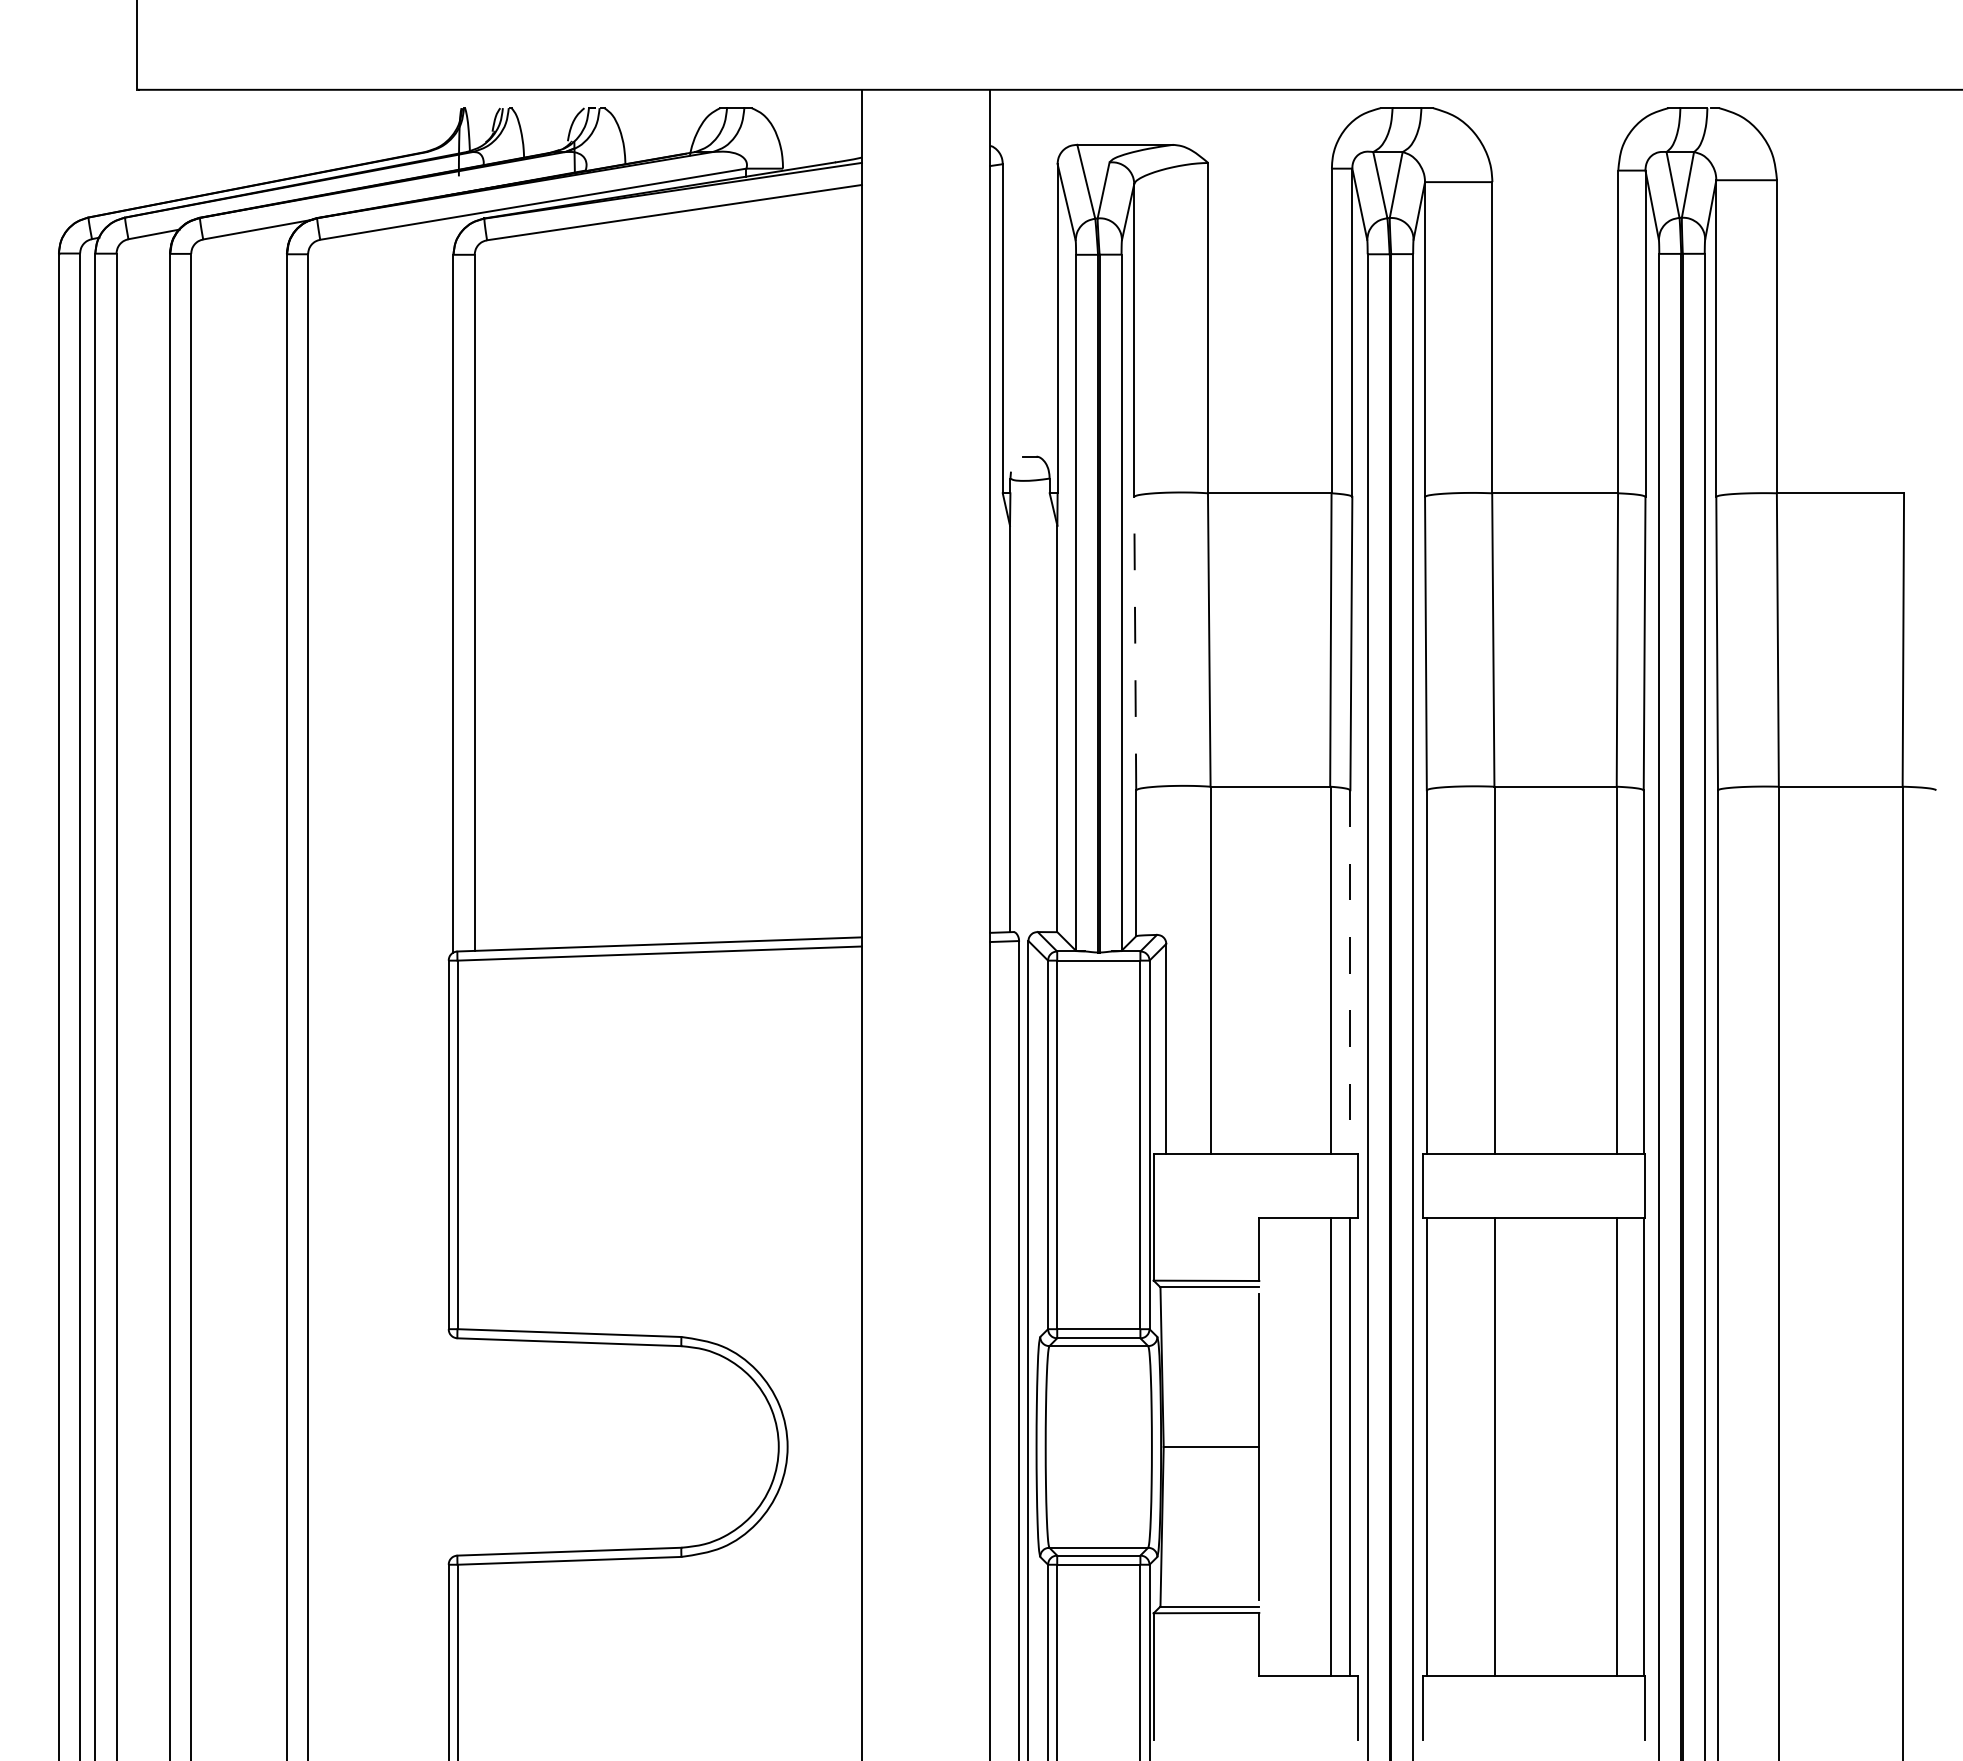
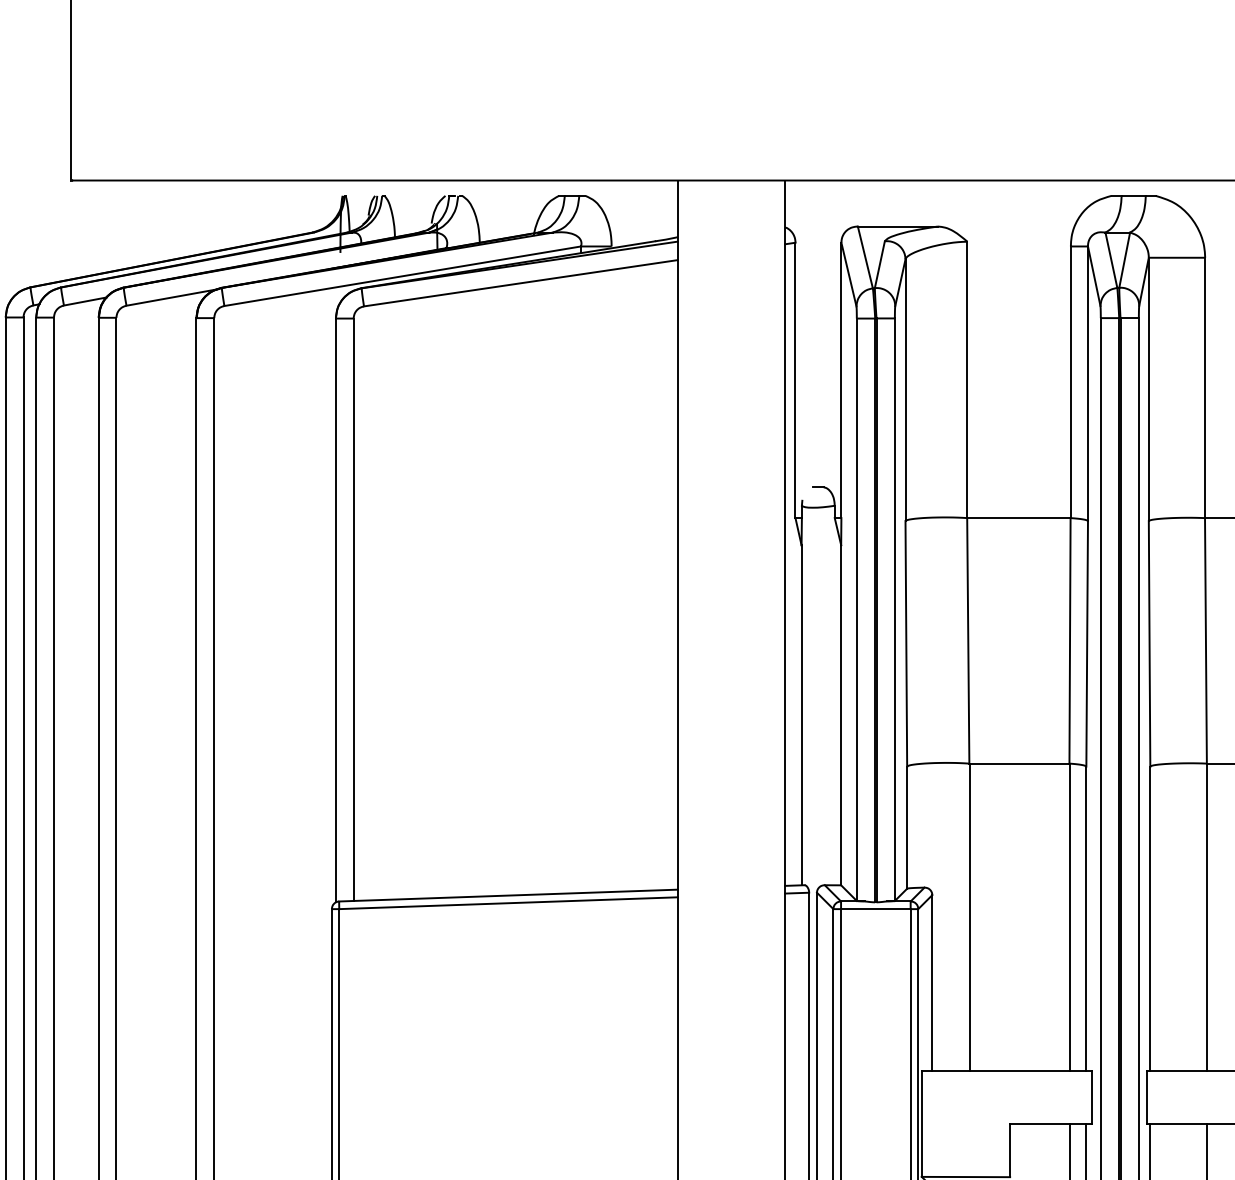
line: (1135, 643) -> (906, 643), dashed -> solid
line: (1350, 971) -> (1086, 918), dashed -> solid

